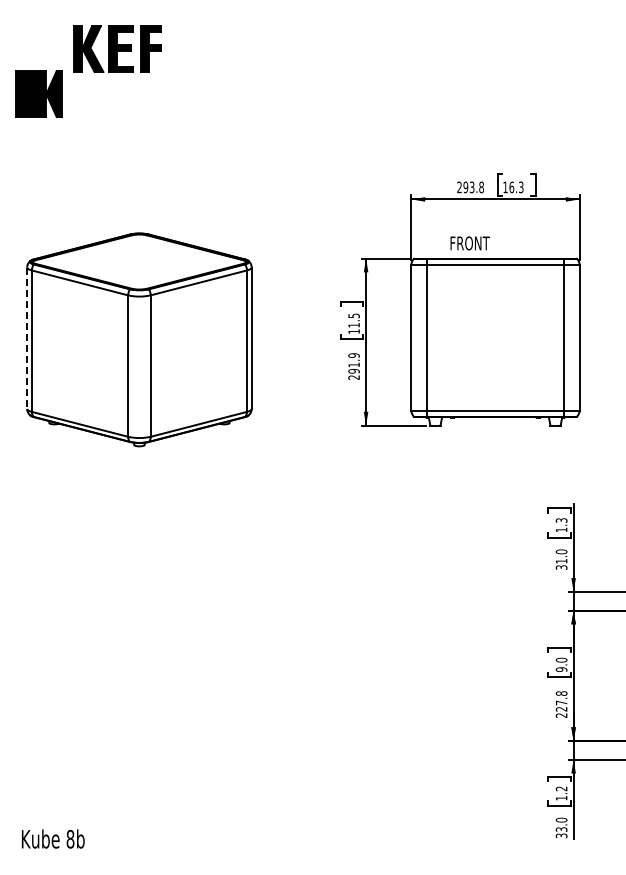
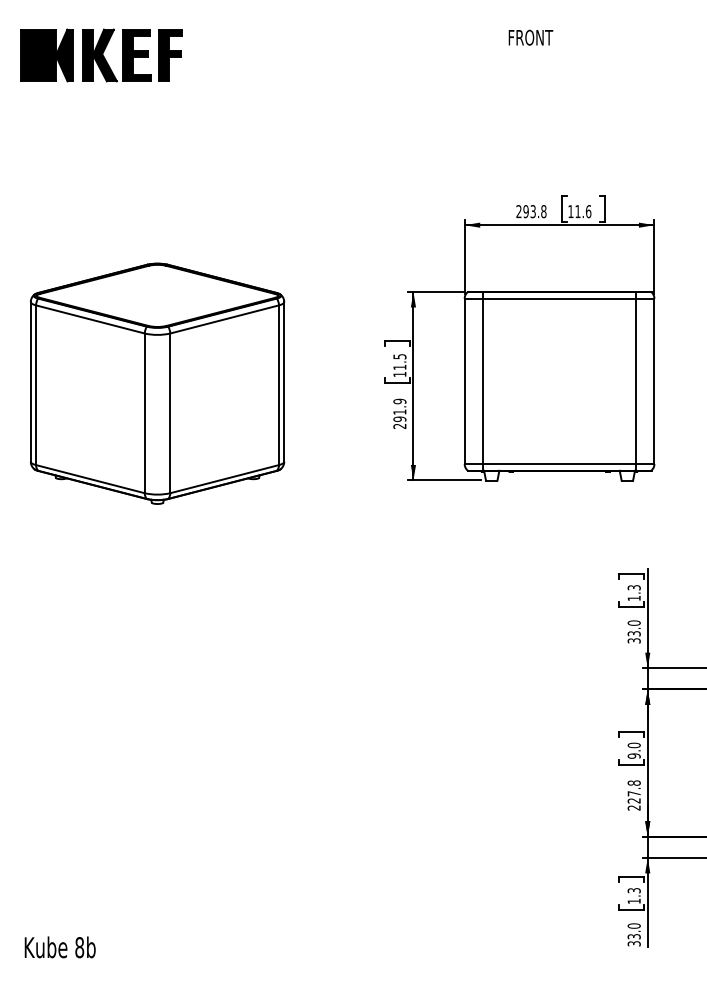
part: (38, 93) -> (46, 54), moved
text: (516, 187) -> (583, 211), 16.3 -> 11.6
text: (469, 243) -> (530, 37), moved
line: (27, 338) -> (31, 382), dashed -> solid
text: (561, 561) -> (634, 634), 31.0 -> 33.0
text: (561, 788) -> (634, 890), 1.2 -> 1.3

